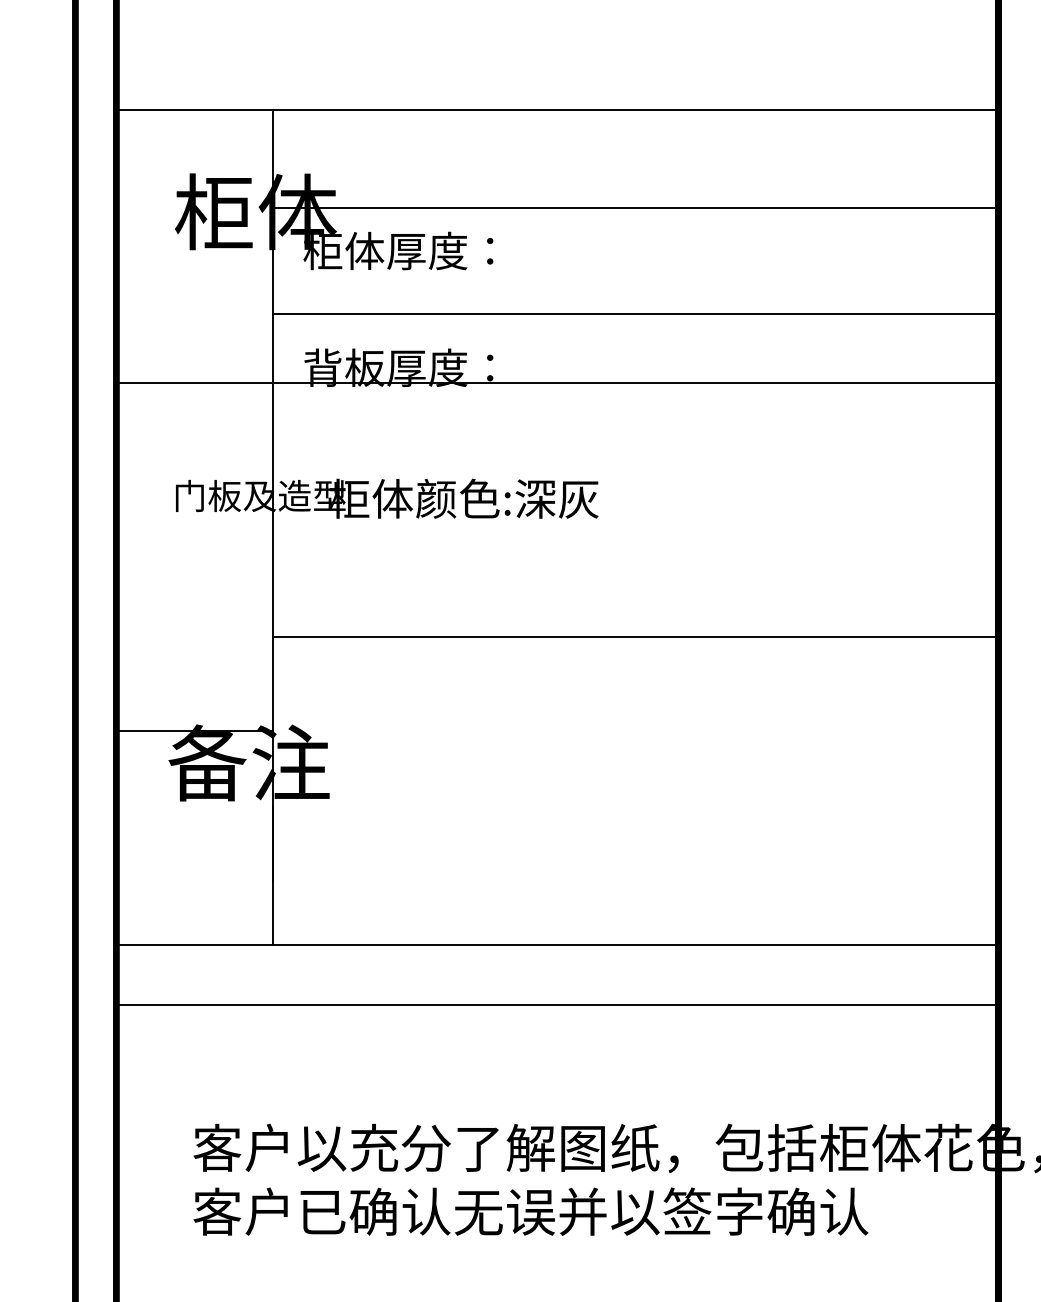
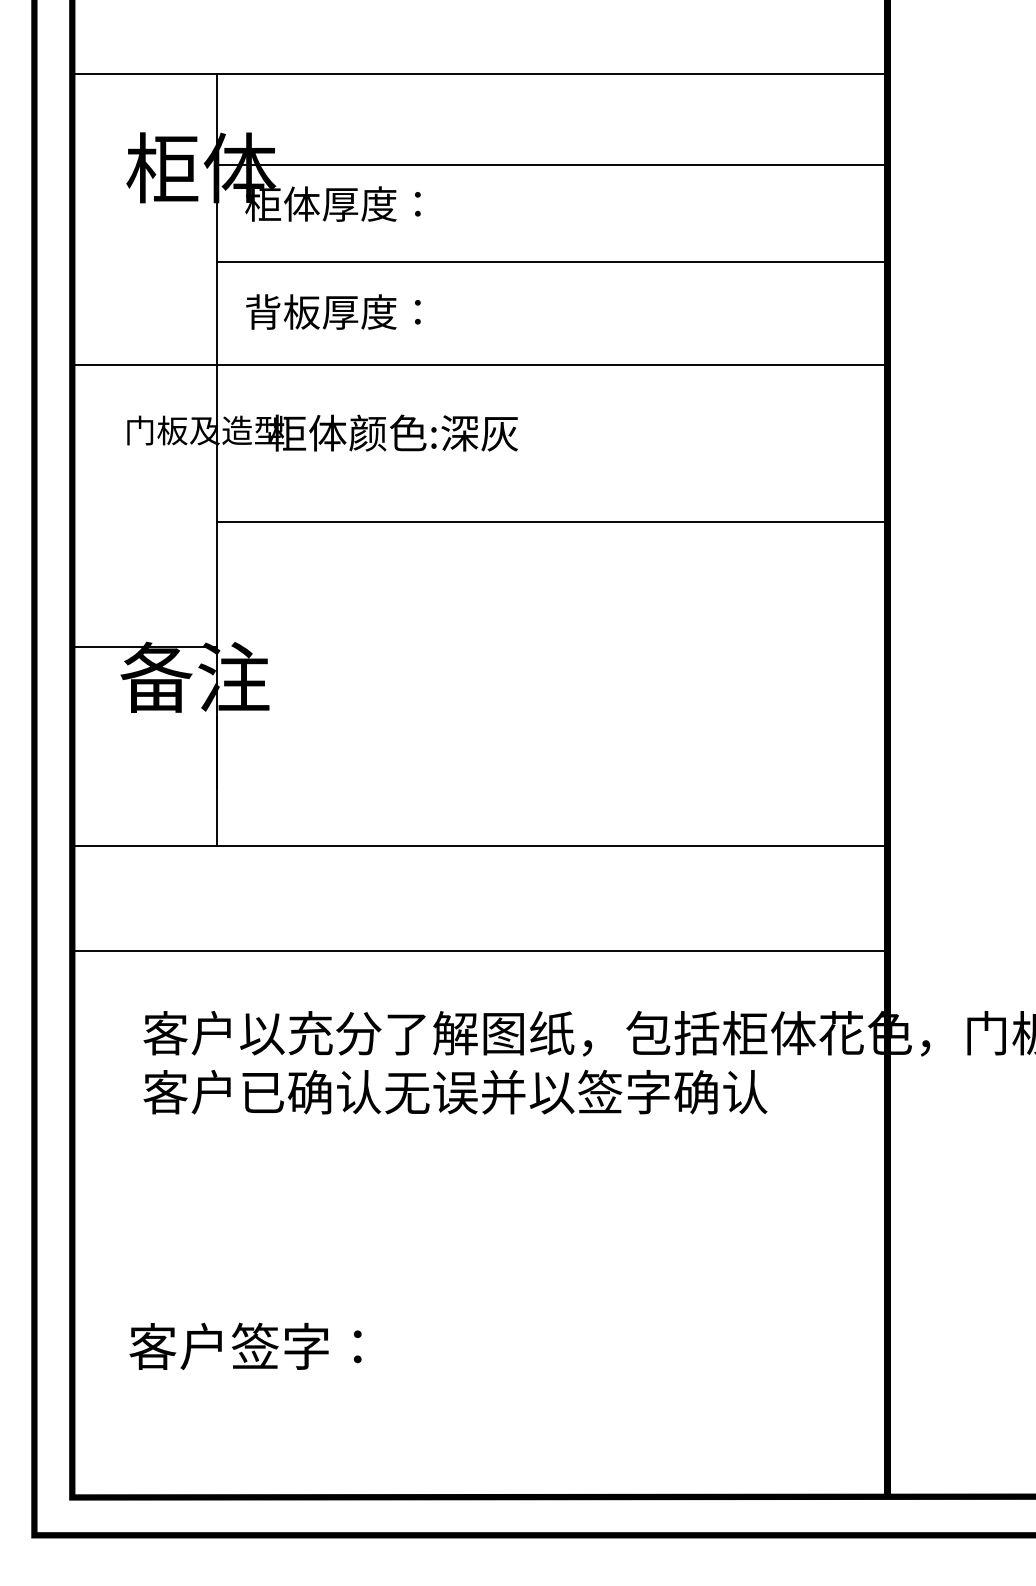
line: (556, 382) -> (479, 364), moved
line: (634, 636) -> (551, 521), moved
line: (556, 1005) -> (479, 951), moved

